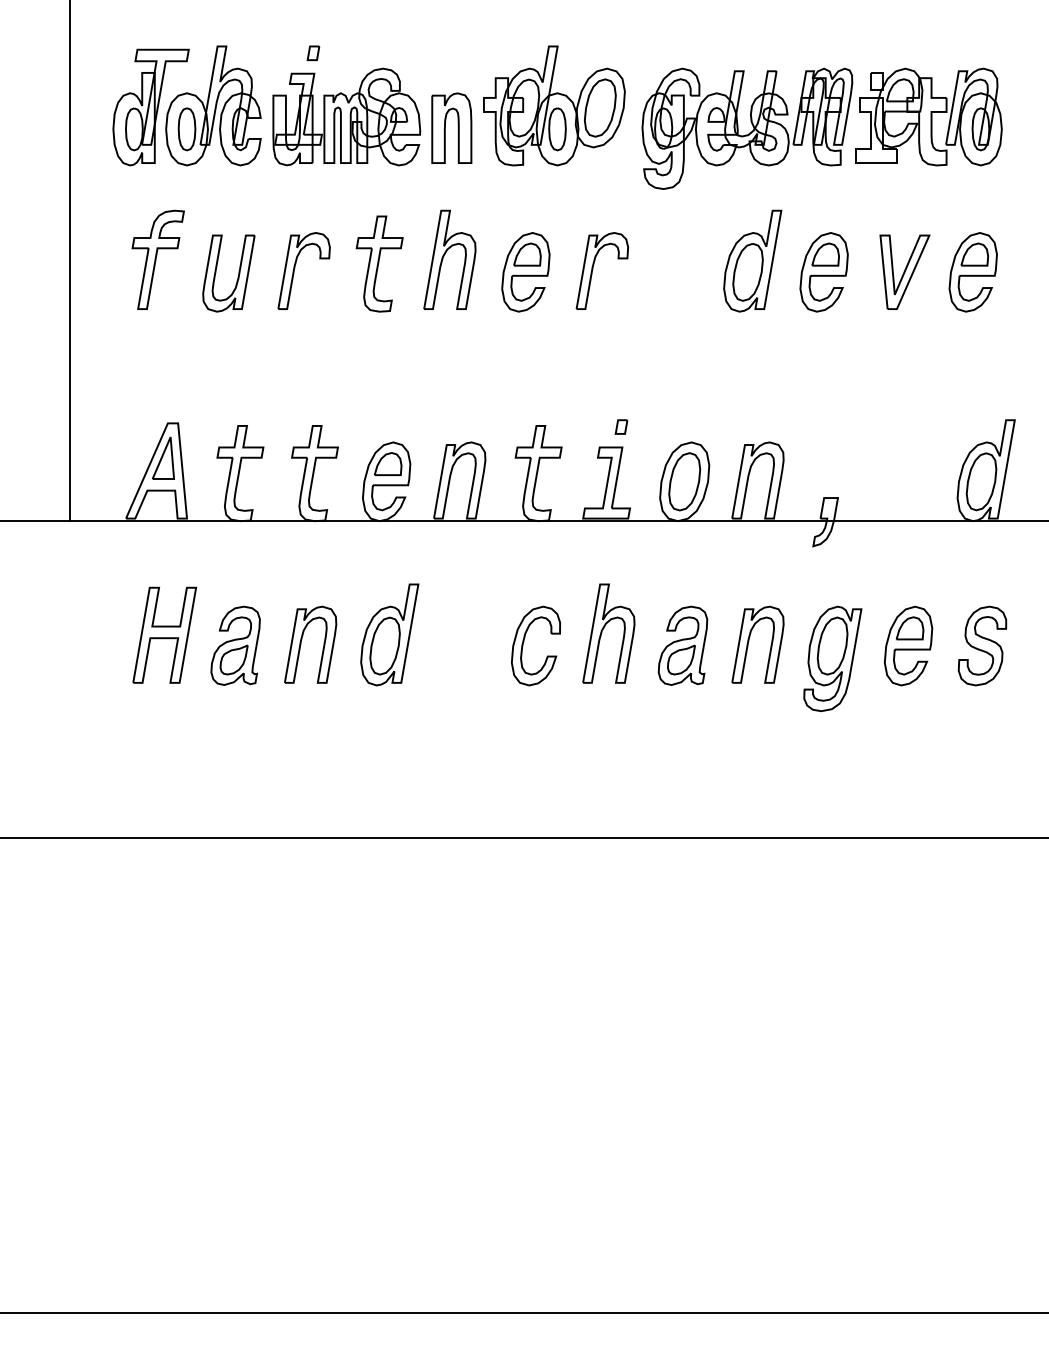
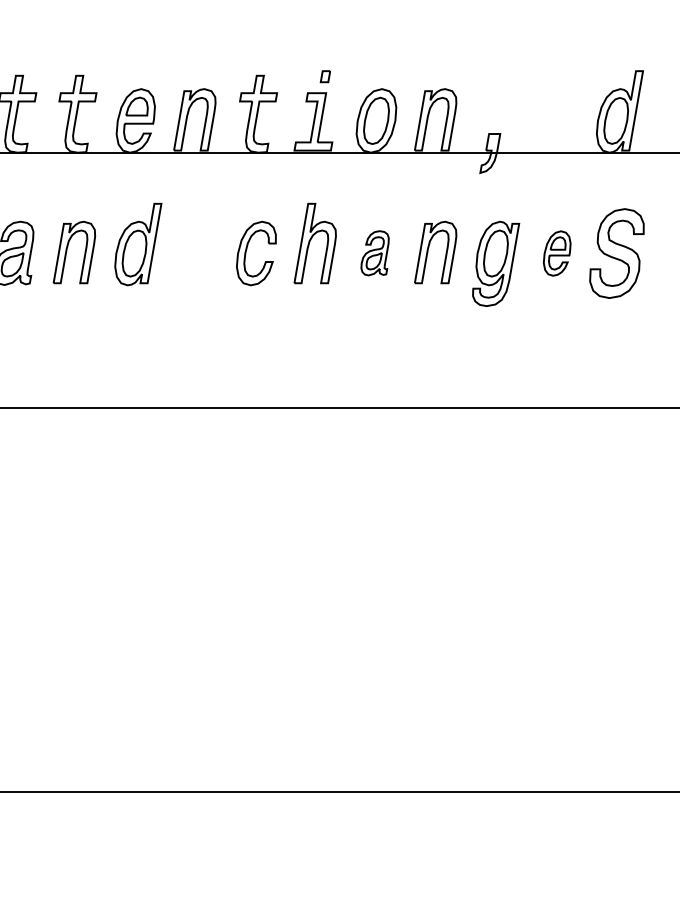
part: (682, 645) -> (374, 253), size x0.7
part: (908, 645) -> (557, 253), size x0.7
part: (982, 645) -> (616, 253), size x1.4

